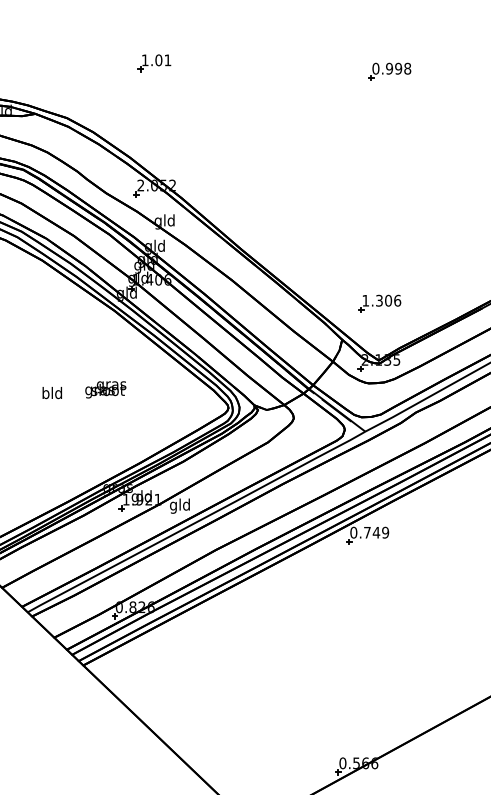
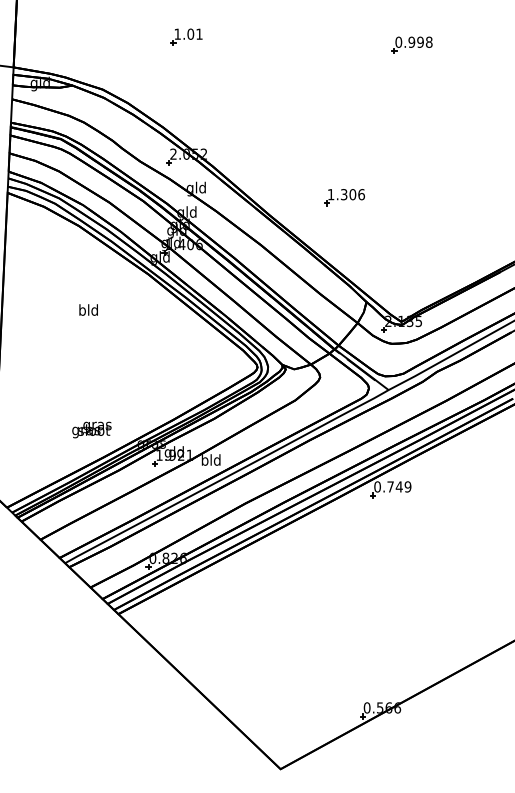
part: (379, 303) -> (344, 197), moved
text: (105, 389) -> (91, 429), moved
text: (52, 392) -> (88, 309), moved
text: (173, 506) -> (204, 461), gld -> bld

